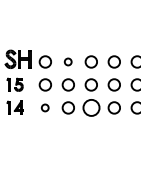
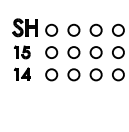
circle: (67, 61) -> (73, 29), size x1.67
circle: (44, 107) -> (50, 74), size x1.67
circle: (90, 107) -> (95, 74), size x0.71

